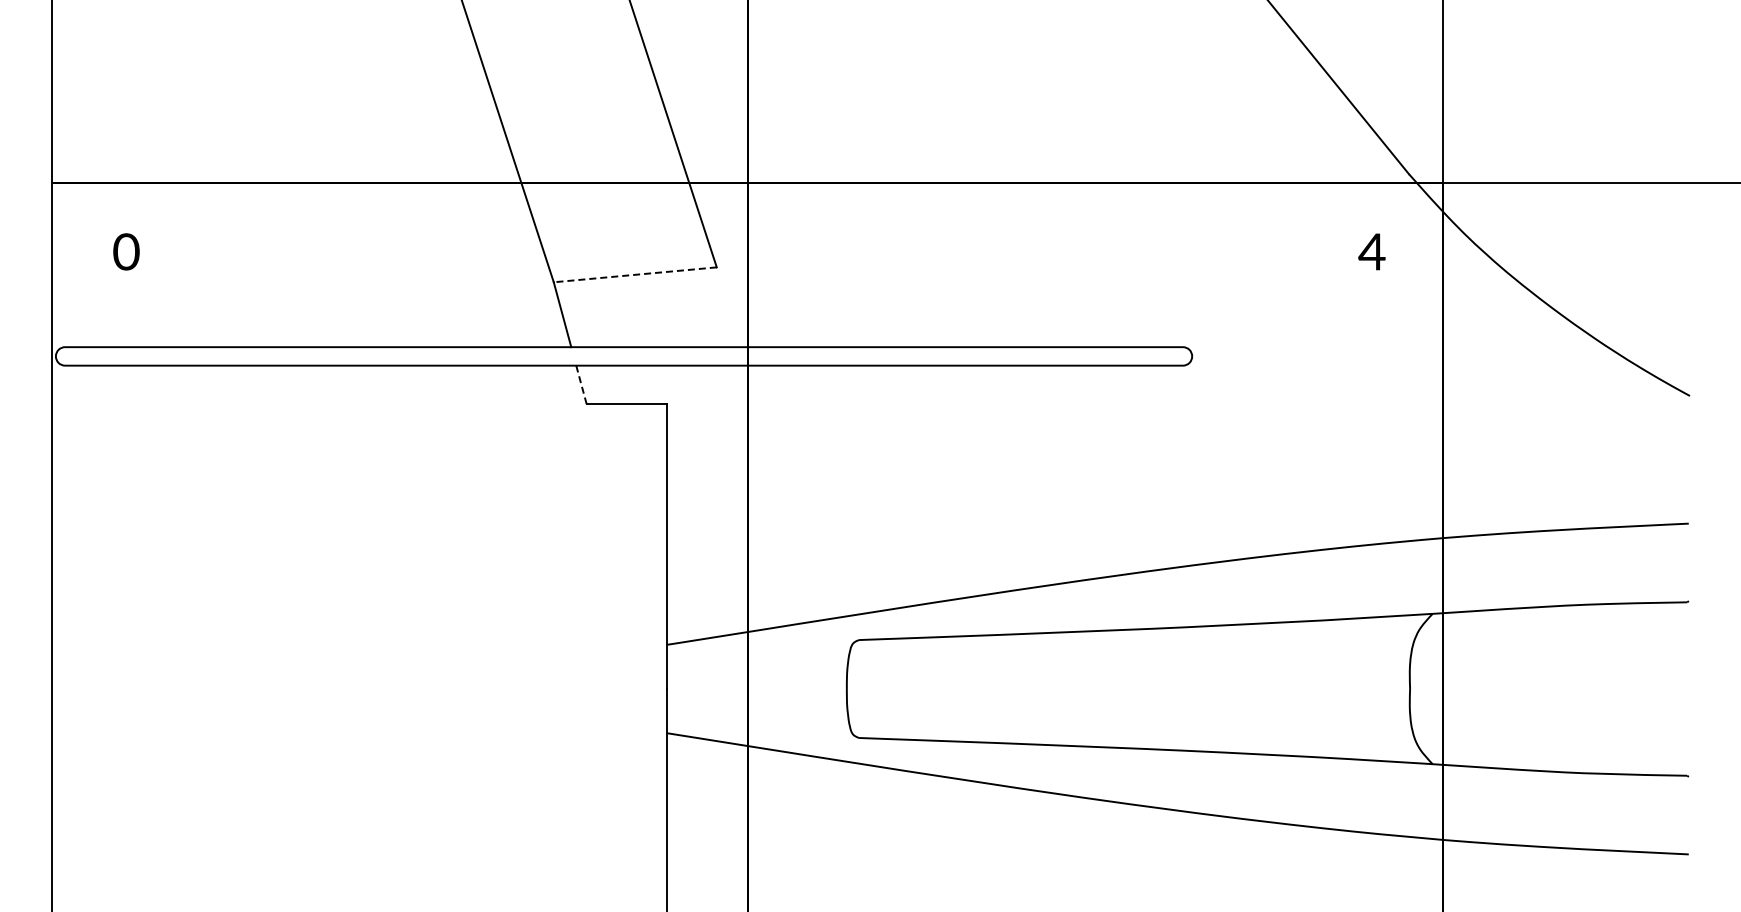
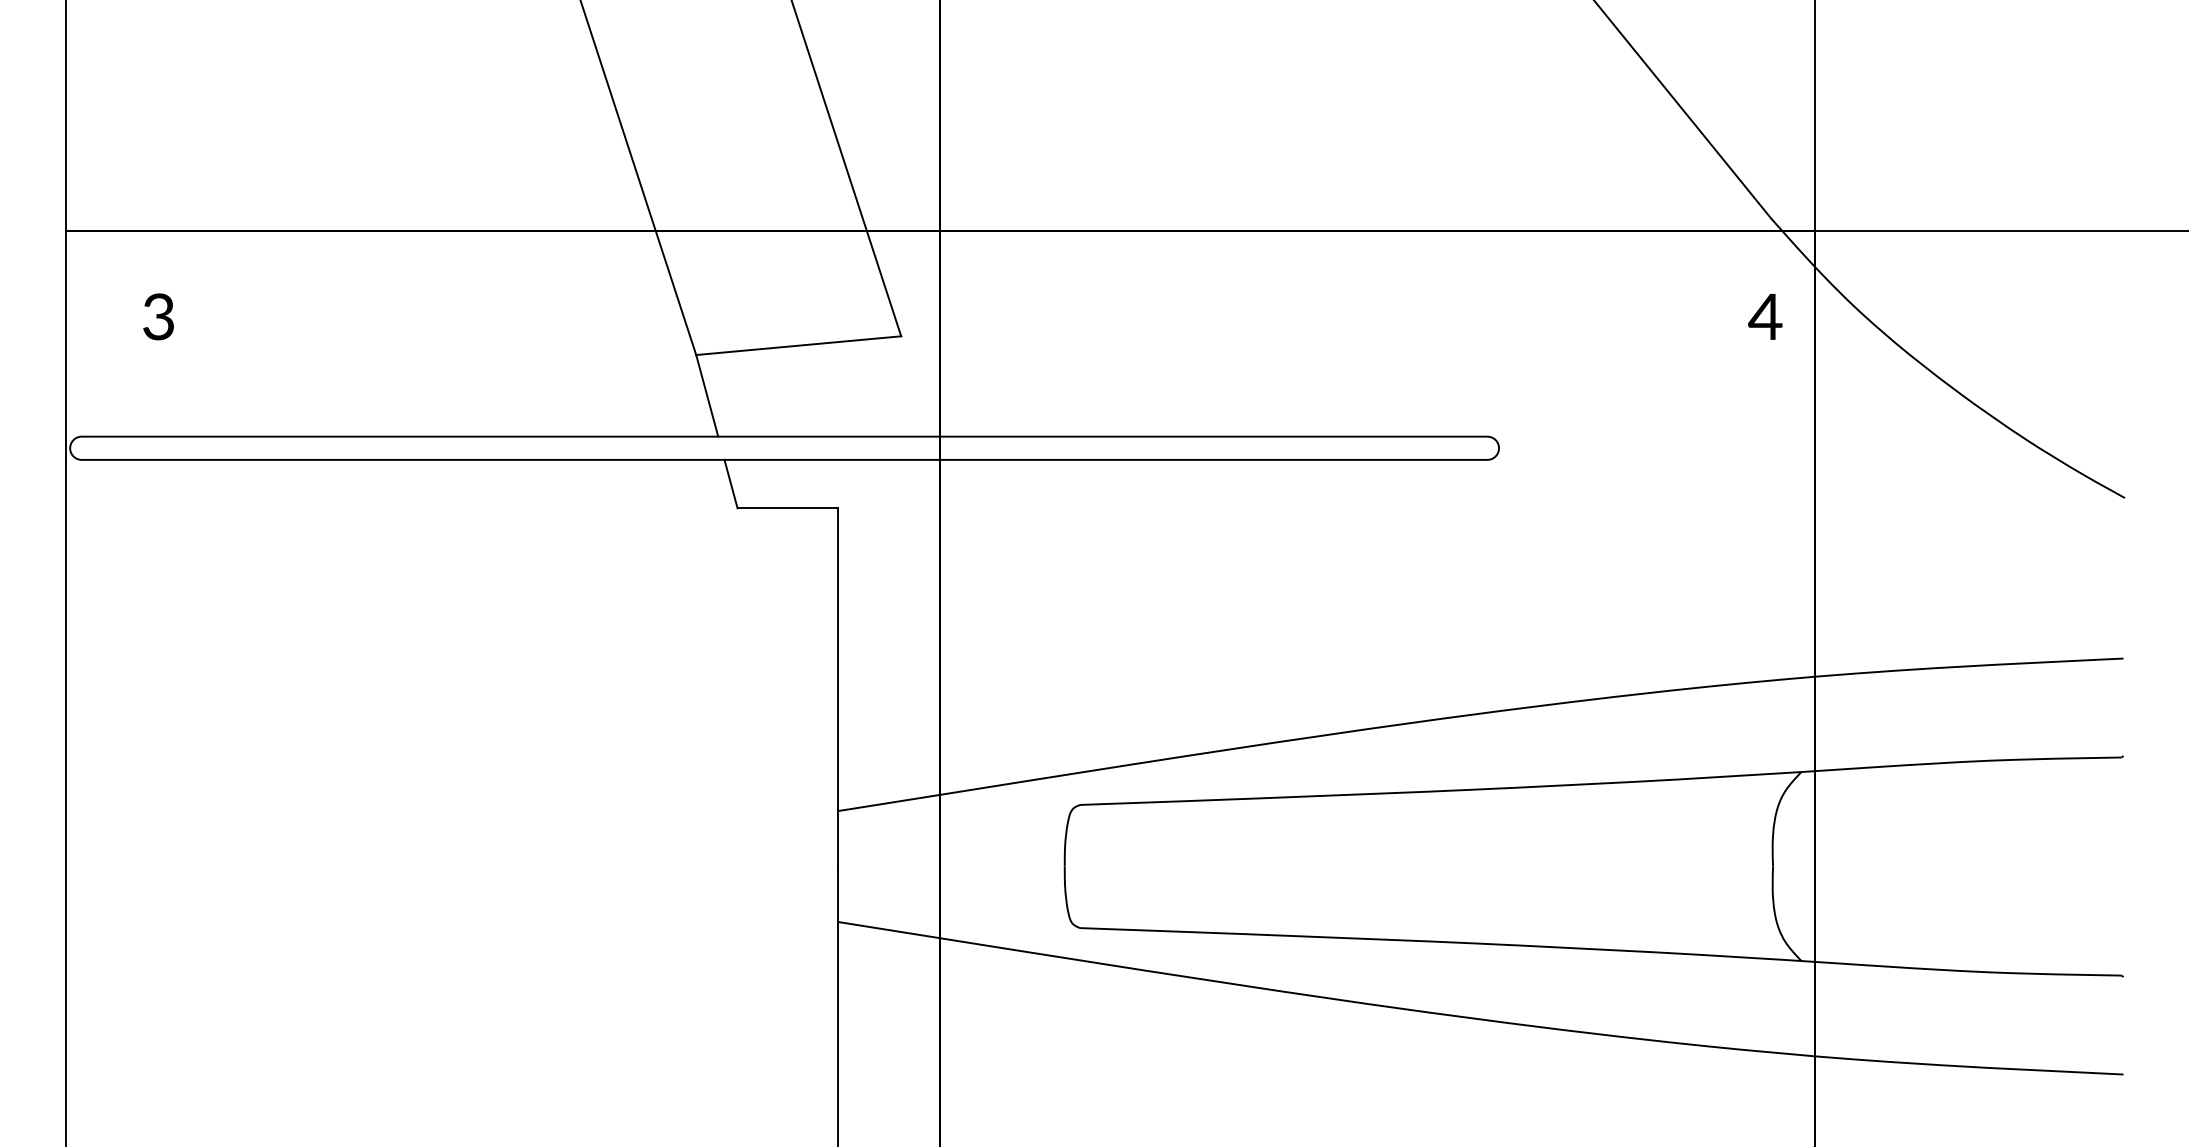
text: (126, 251) -> (158, 316), 0 -> 3
text: (1371, 251) -> (1764, 316), moved
line: (635, 274) -> (798, 345), dashed -> solid
line: (581, 384) -> (731, 483), dashed -> solid

